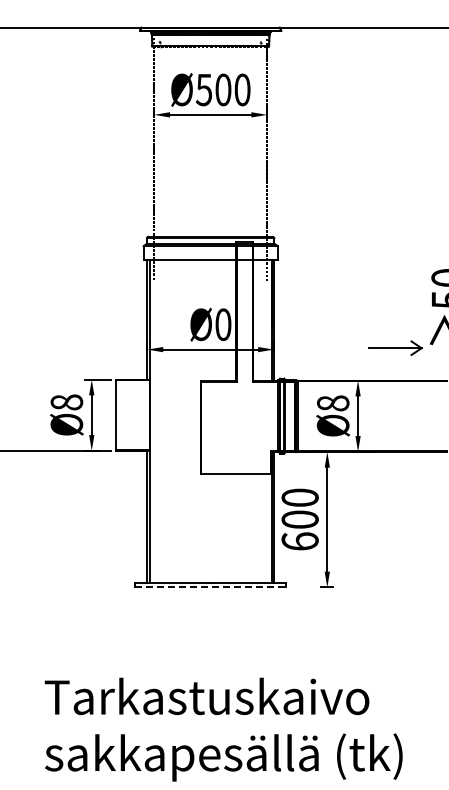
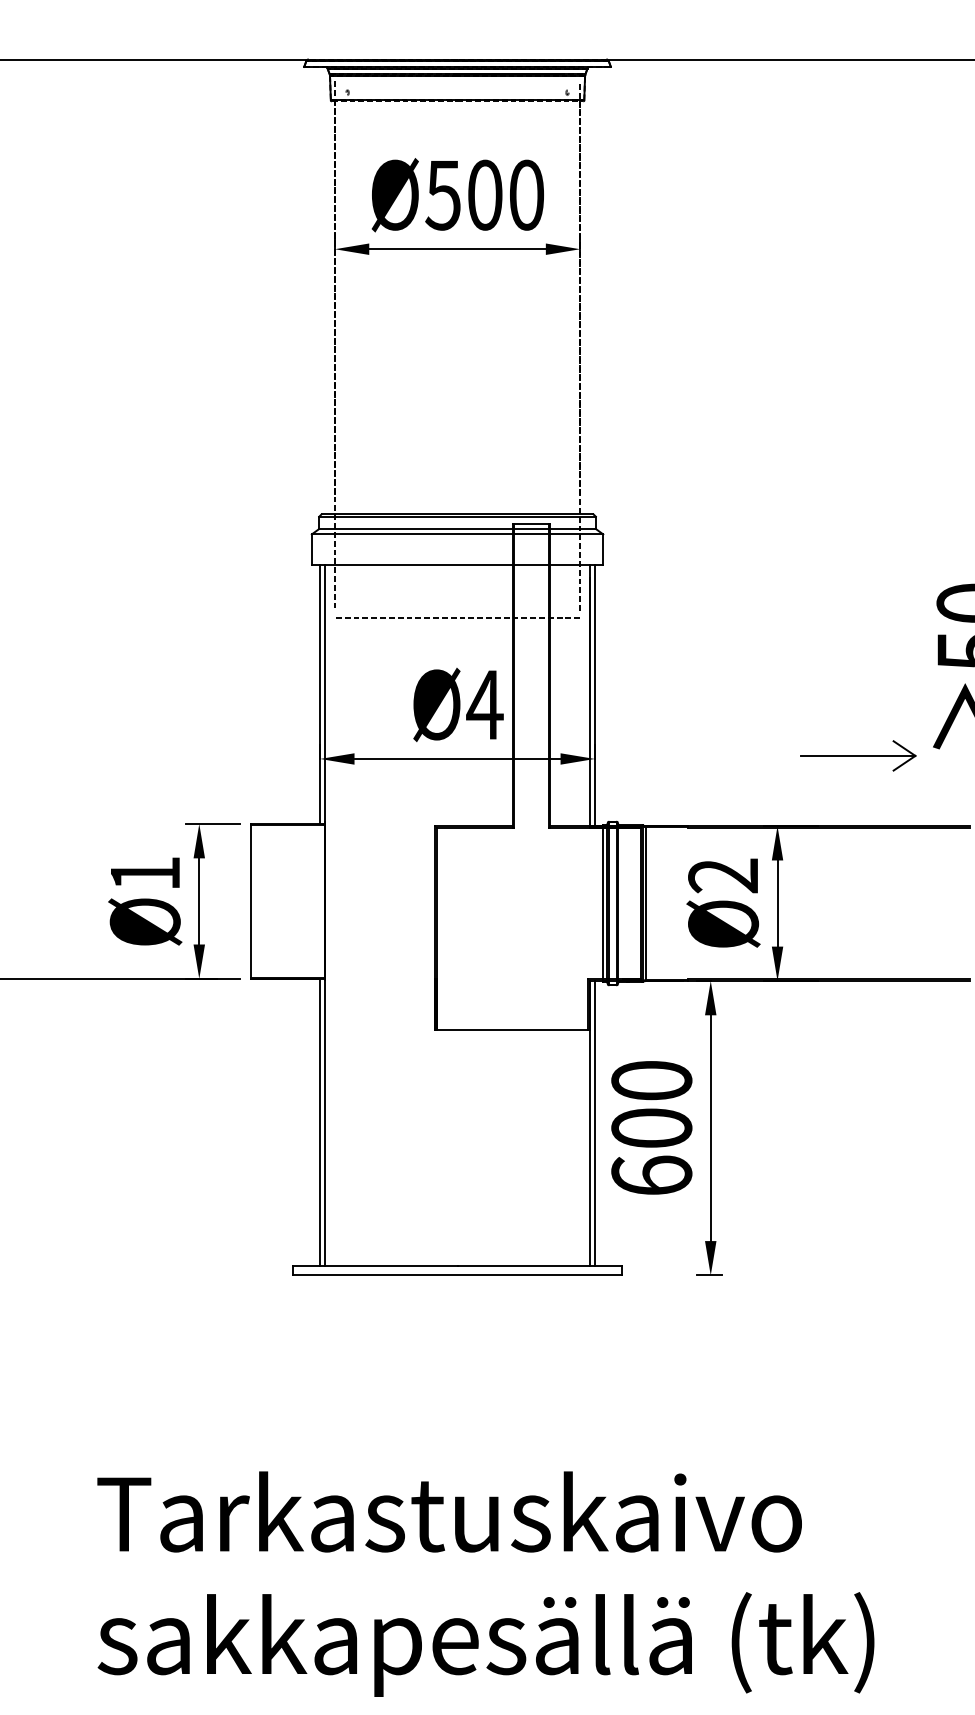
line: (210, 284) -> (457, 617), added
text: (222, 324) -> (483, 704), Ø0 -> Ø4
text: (66, 402) -> (144, 873), Ø8 -> Ø1
text: (332, 403) -> (722, 875), Ø8 -> Ø2
line: (210, 587) -> (457, 1275), dashed -> solid

